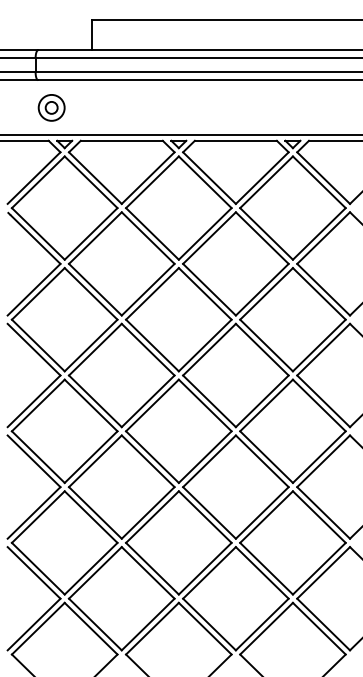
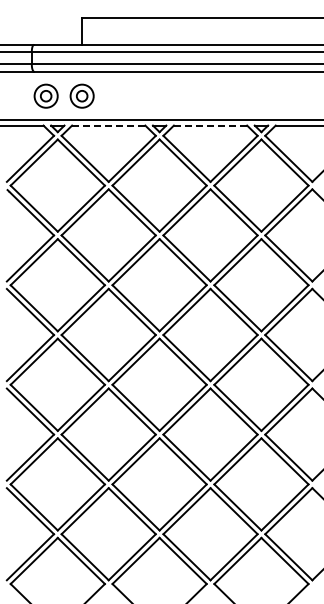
part: (91, 107) -> (81, 95), added
line: (121, 140) -> (108, 125), solid -> dashed
line: (235, 140) -> (210, 125), solid -> dashed

